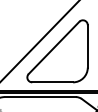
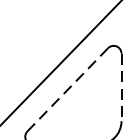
line: (87, 46) -> (121, 87), solid -> dashed
line: (53, 48) -> (66, 90), solid -> dashed

